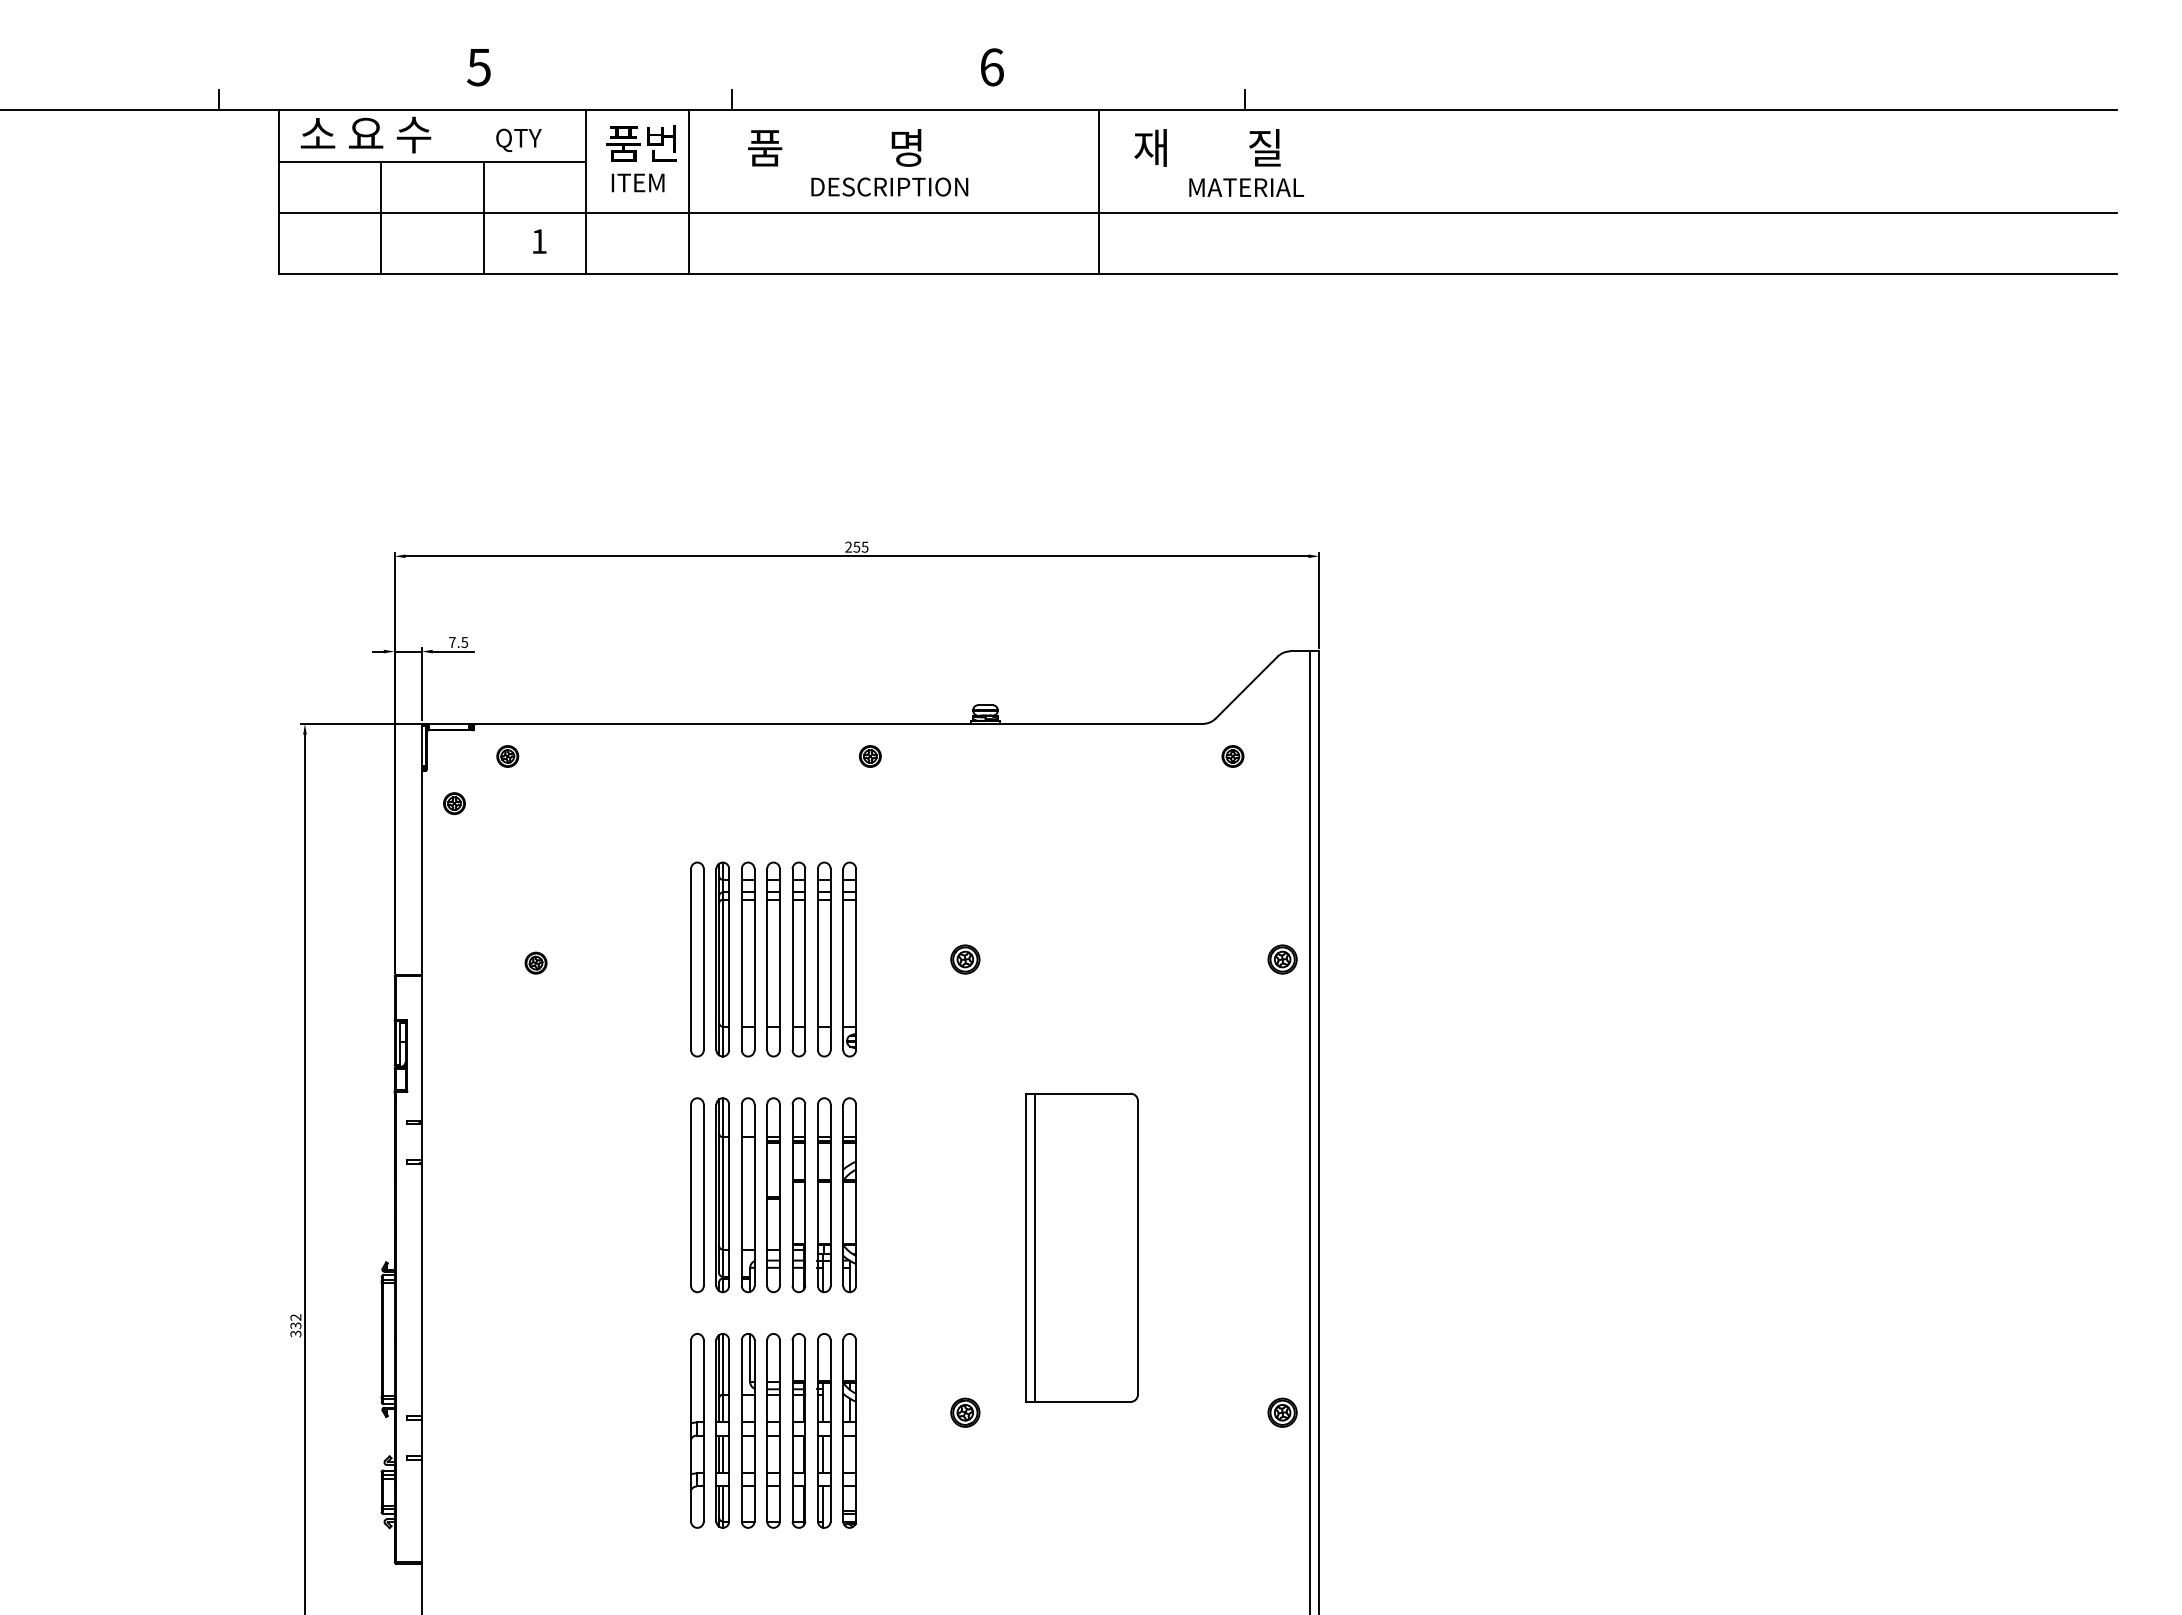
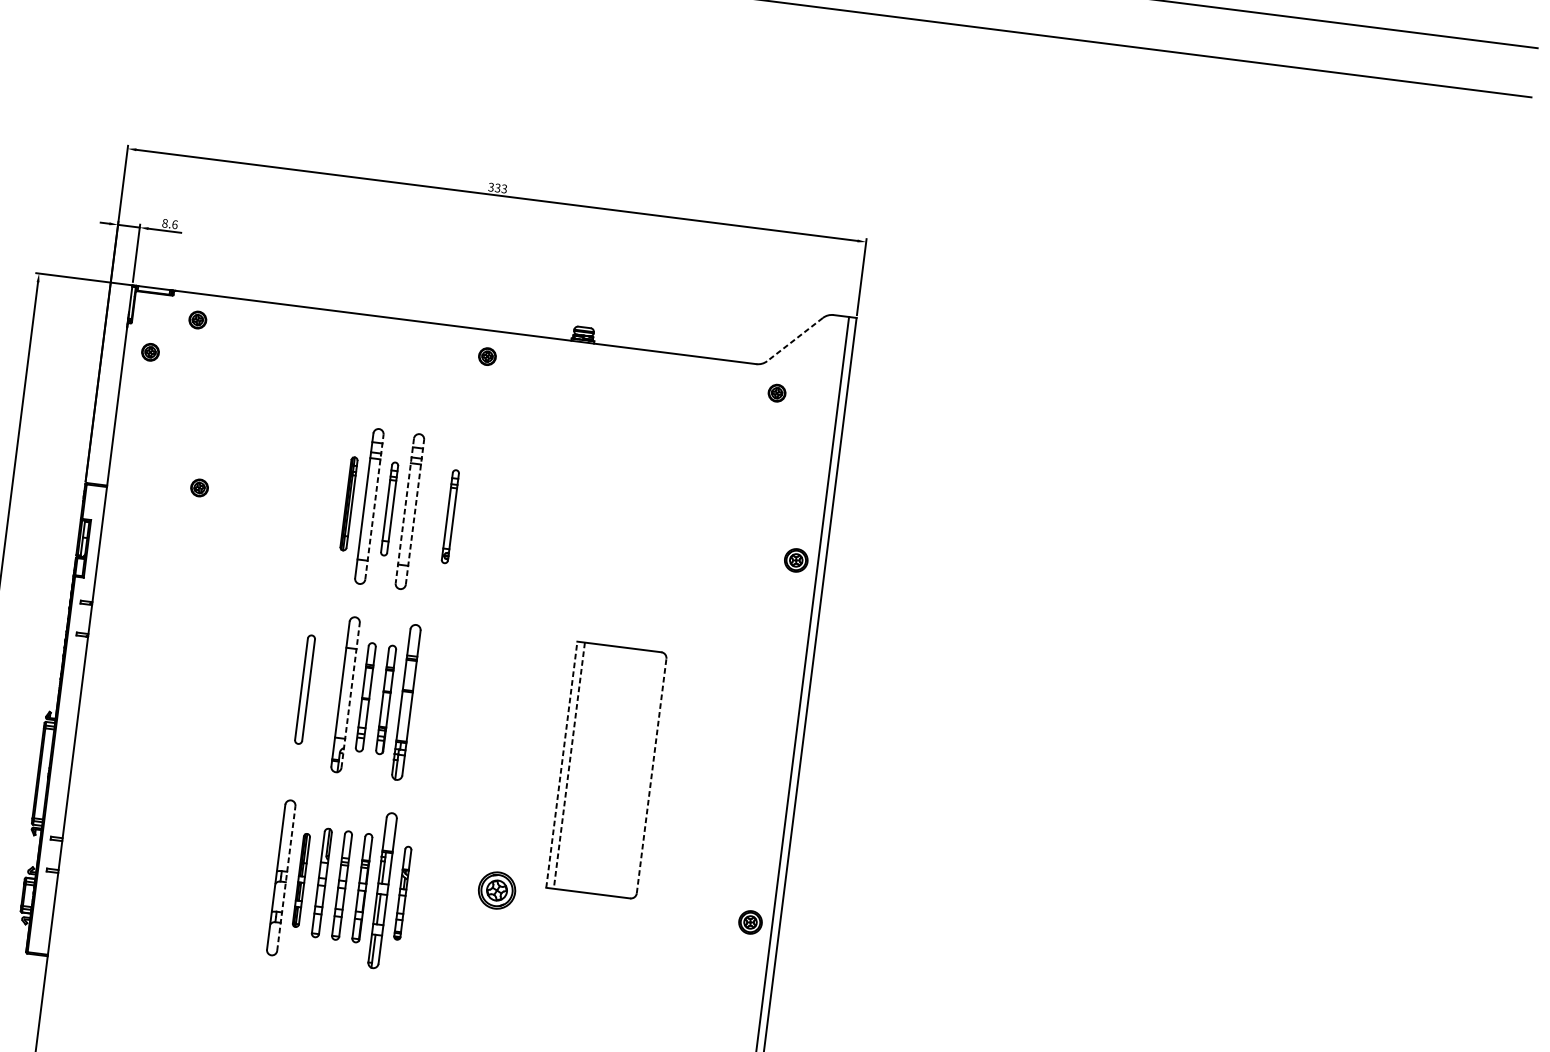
text: (856, 546) -> (497, 187), 255 -> 333
text: (458, 642) -> (169, 224), 7.5 -> 8.6
line: (1246, 687) -> (794, 339), solid -> dashed
part: (697, 959) -> (328, 501), removed
part: (722, 959) -> (348, 503), size x0.6
line: (754, 959) -> (374, 507), solid -> dashed
part: (773, 959) -> (389, 509), size x0.6
line: (792, 959) -> (404, 510), solid -> dashed
line: (805, 959) -> (415, 512), solid -> dashed
part: (824, 959) -> (430, 514), removed
part: (849, 959) -> (450, 516), size x0.6
part: (965, 959) -> (542, 528), removed
part: (697, 1195) -> (305, 689), size x0.7
part: (722, 1195) -> (325, 692), removed
line: (754, 1195) -> (350, 695), solid -> dashed
part: (773, 1195) -> (365, 697), size x0.7
part: (798, 1195) -> (385, 700), size x0.7
part: (849, 1195) -> (426, 705), removed
line: (1025, 1247) -> (561, 764), solid -> dashed
line: (1137, 1247) -> (651, 775), solid -> dashed
line: (1034, 1248) -> (568, 766), solid -> dashed
part: (965, 1412) -> (497, 890), size x1.6
line: (703, 1430) -> (286, 878), solid -> dashed
part: (722, 1430) -> (301, 880), size x0.6
part: (748, 1430) -> (322, 882), size x0.7
part: (773, 1430) -> (342, 885), size x0.7
part: (798, 1430) -> (362, 887), size x0.7
part: (849, 1430) -> (402, 892), size x0.6

